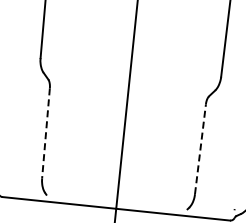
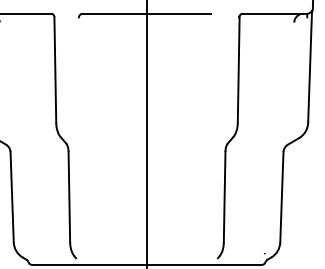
line: (46, 133) -> (69, 197), dashed -> solid
line: (200, 148) -> (224, 196), dashed -> solid

